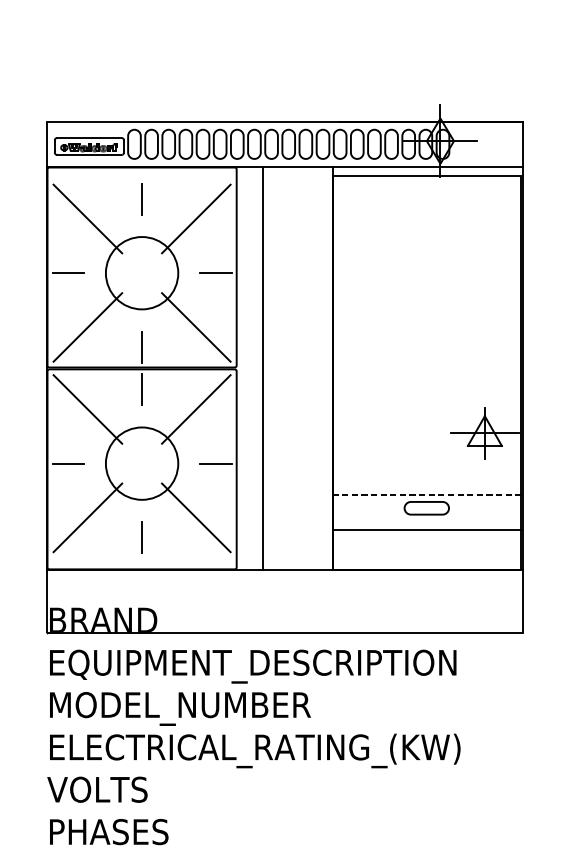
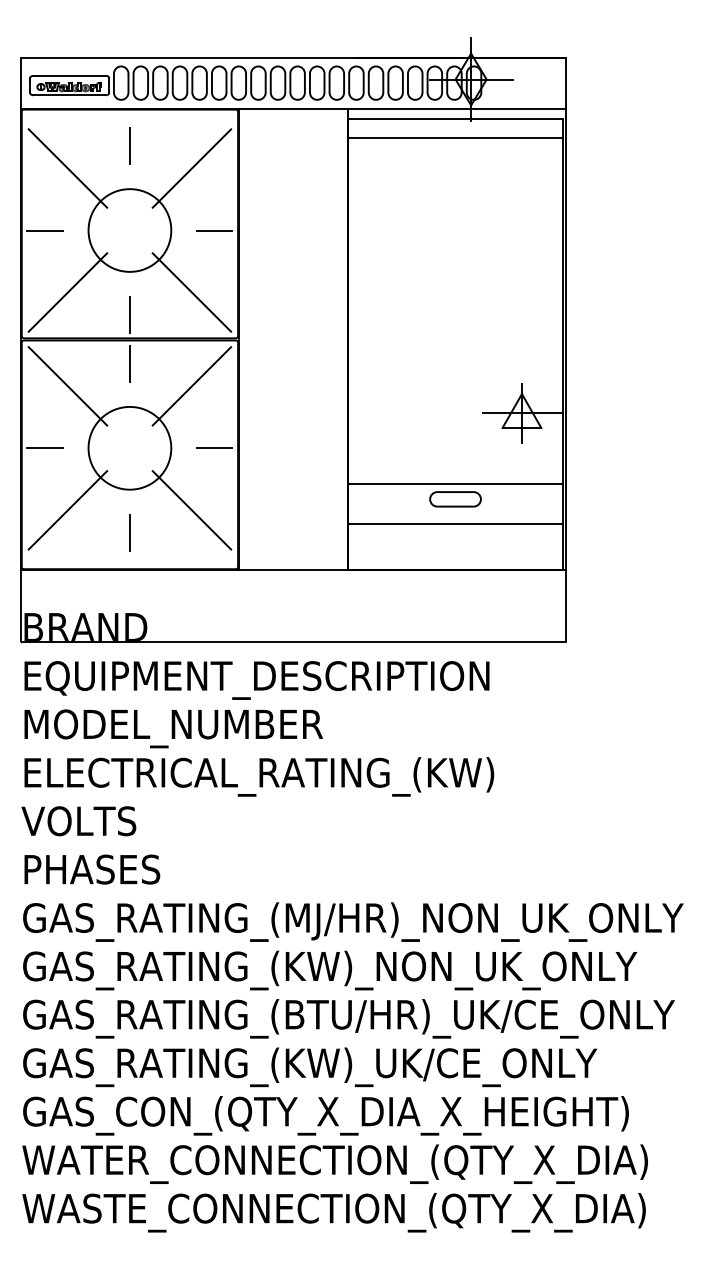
line: (426, 192) -> (455, 138), added
line: (262, 367) -> (238, 338), moved
line: (426, 495) -> (455, 484), dashed -> solid

